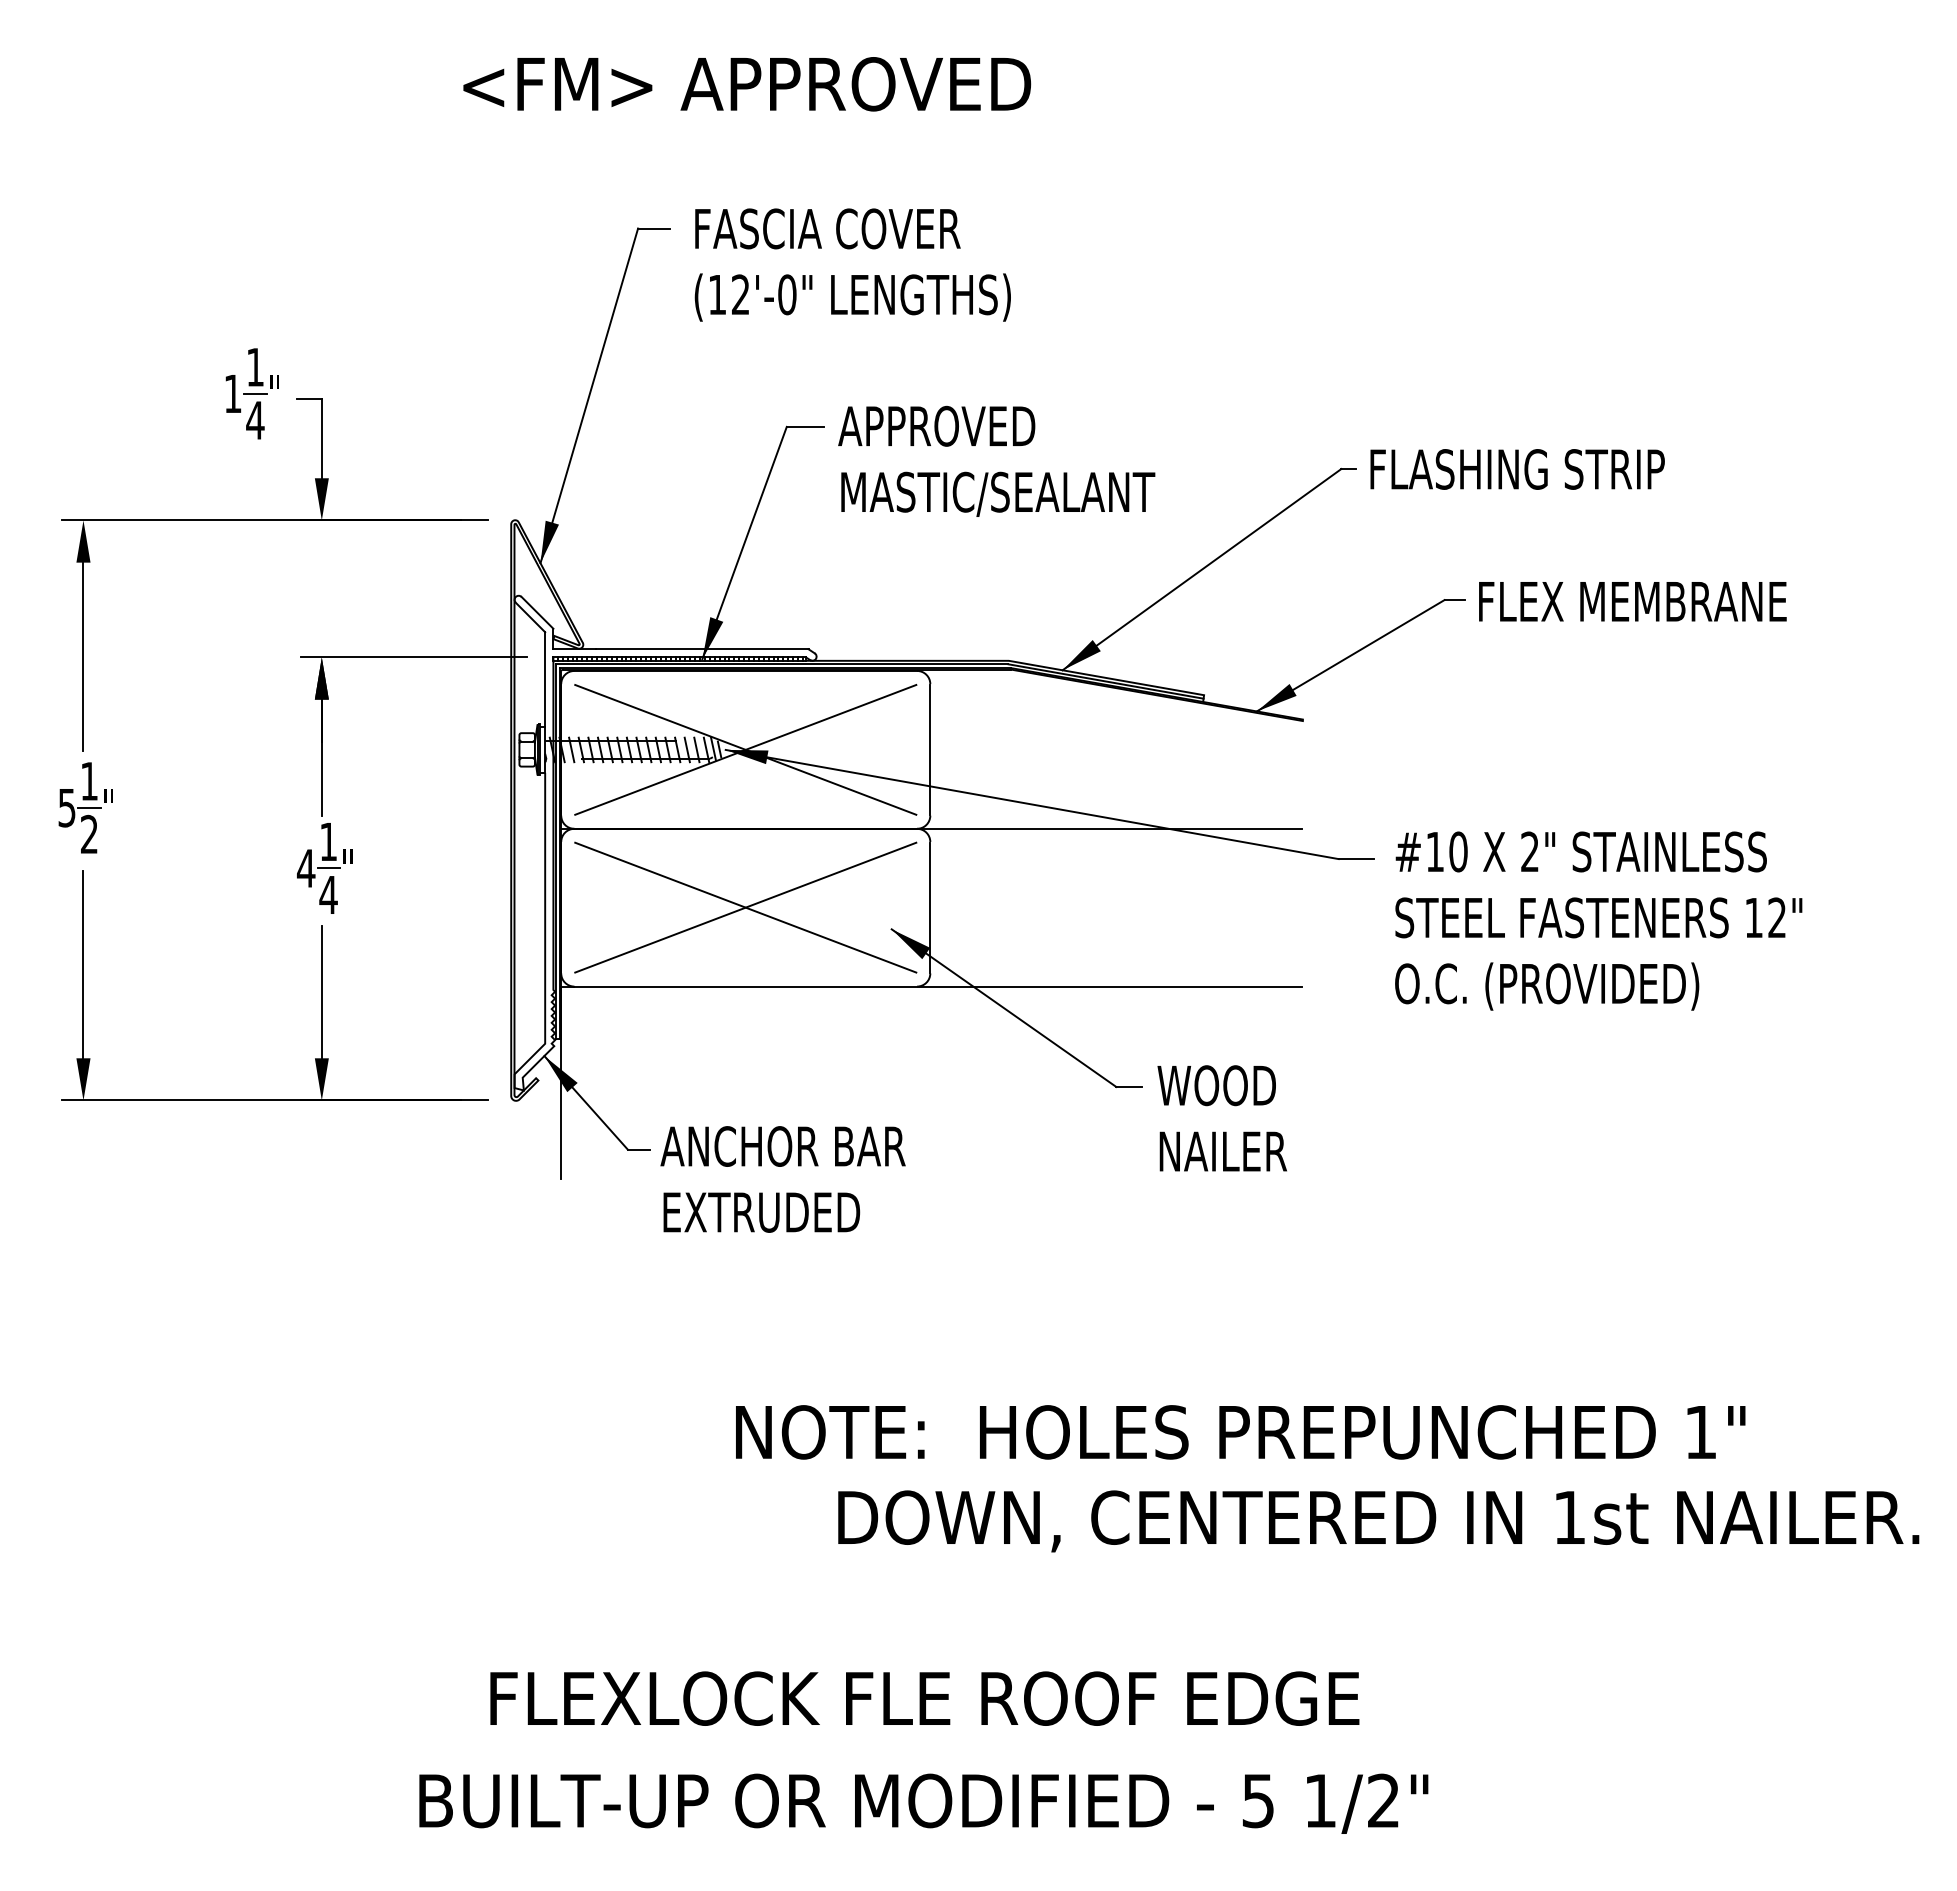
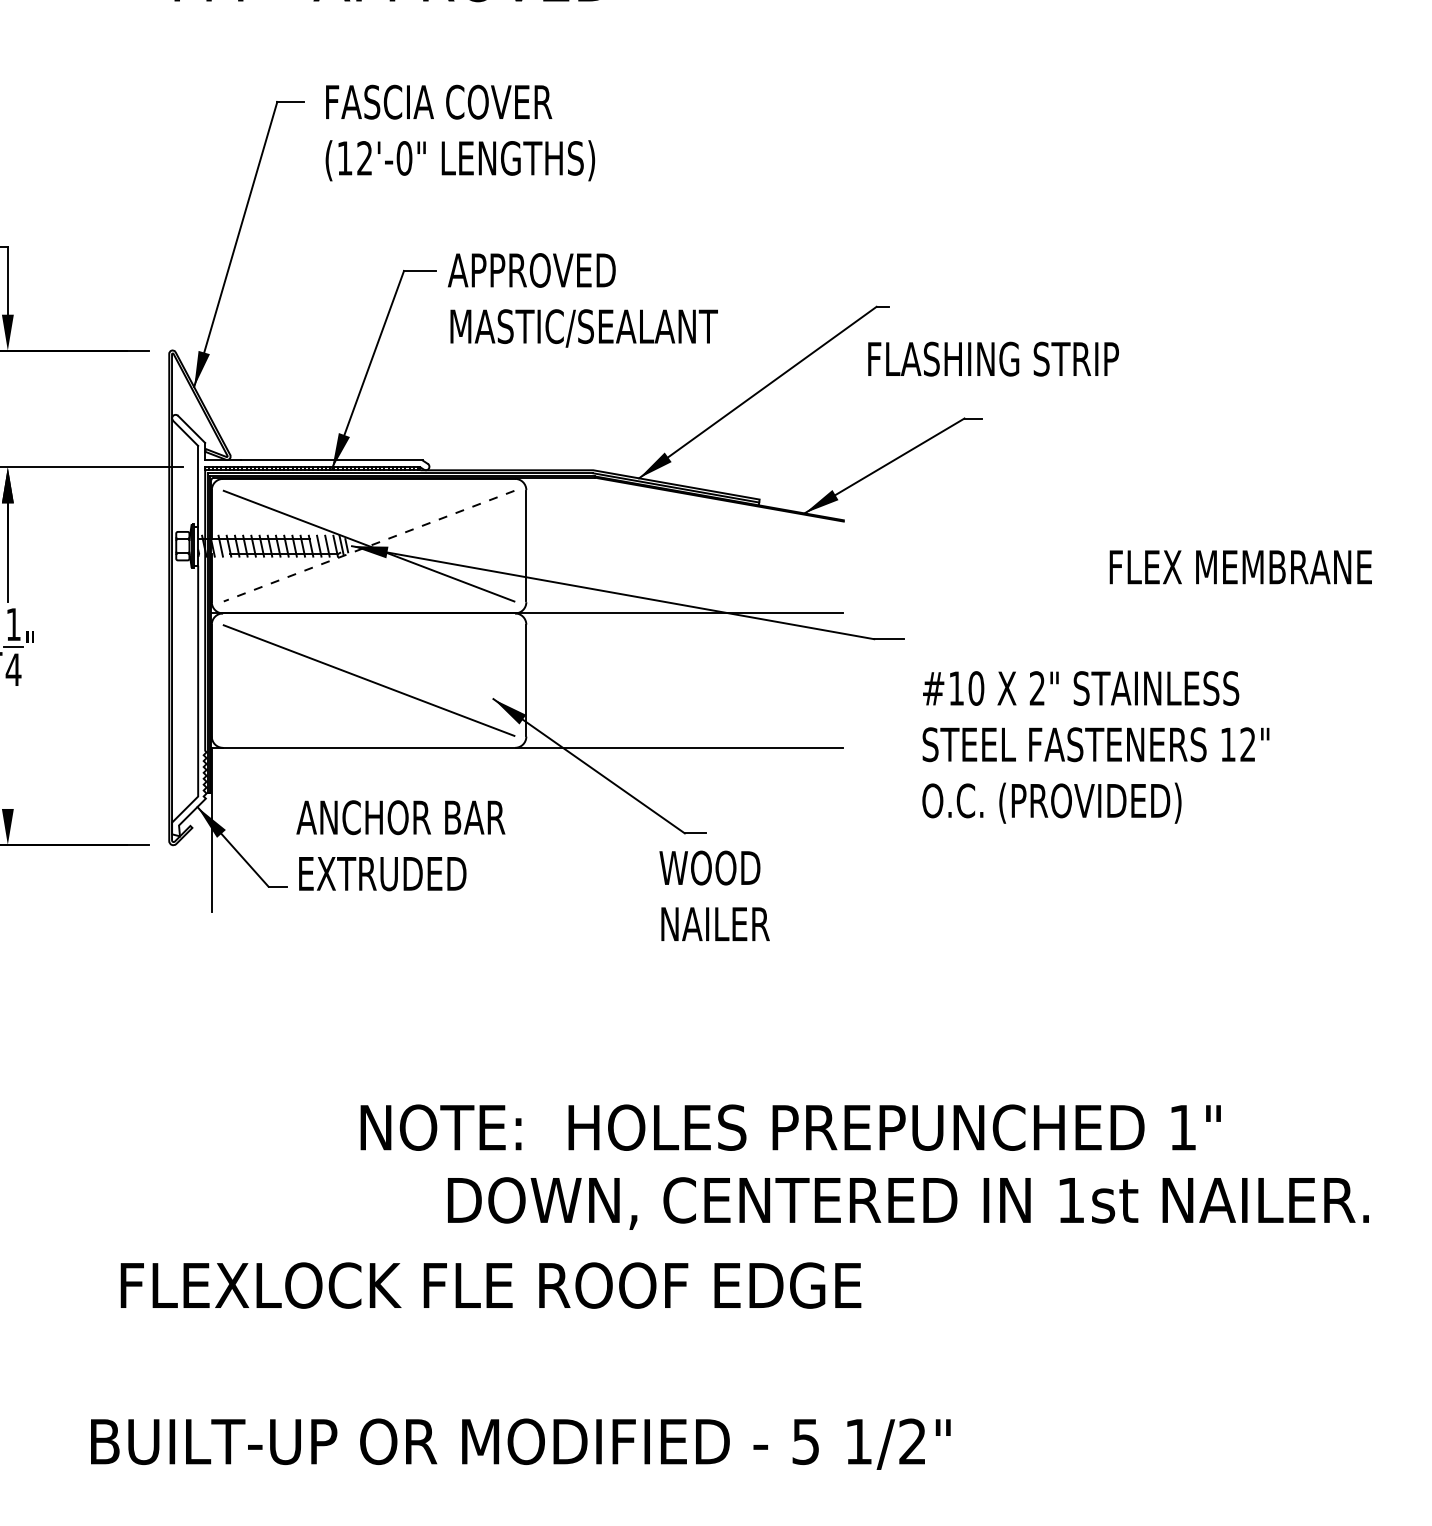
text: (1517, 469) -> (993, 359), moved
text: (1632, 601) -> (1240, 567), moved
line: (745, 750) -> (368, 546), solid -> dashed
line: (745, 907) -> (368, 680), removed
text: (1598, 920) -> (1095, 746), moved
line: (321, 992) -> (7, 752), removed
text: (1221, 1118) -> (713, 896), moved
text: (782, 1179) -> (400, 845), moved
text: (924, 1698) -> (490, 1285), moved

